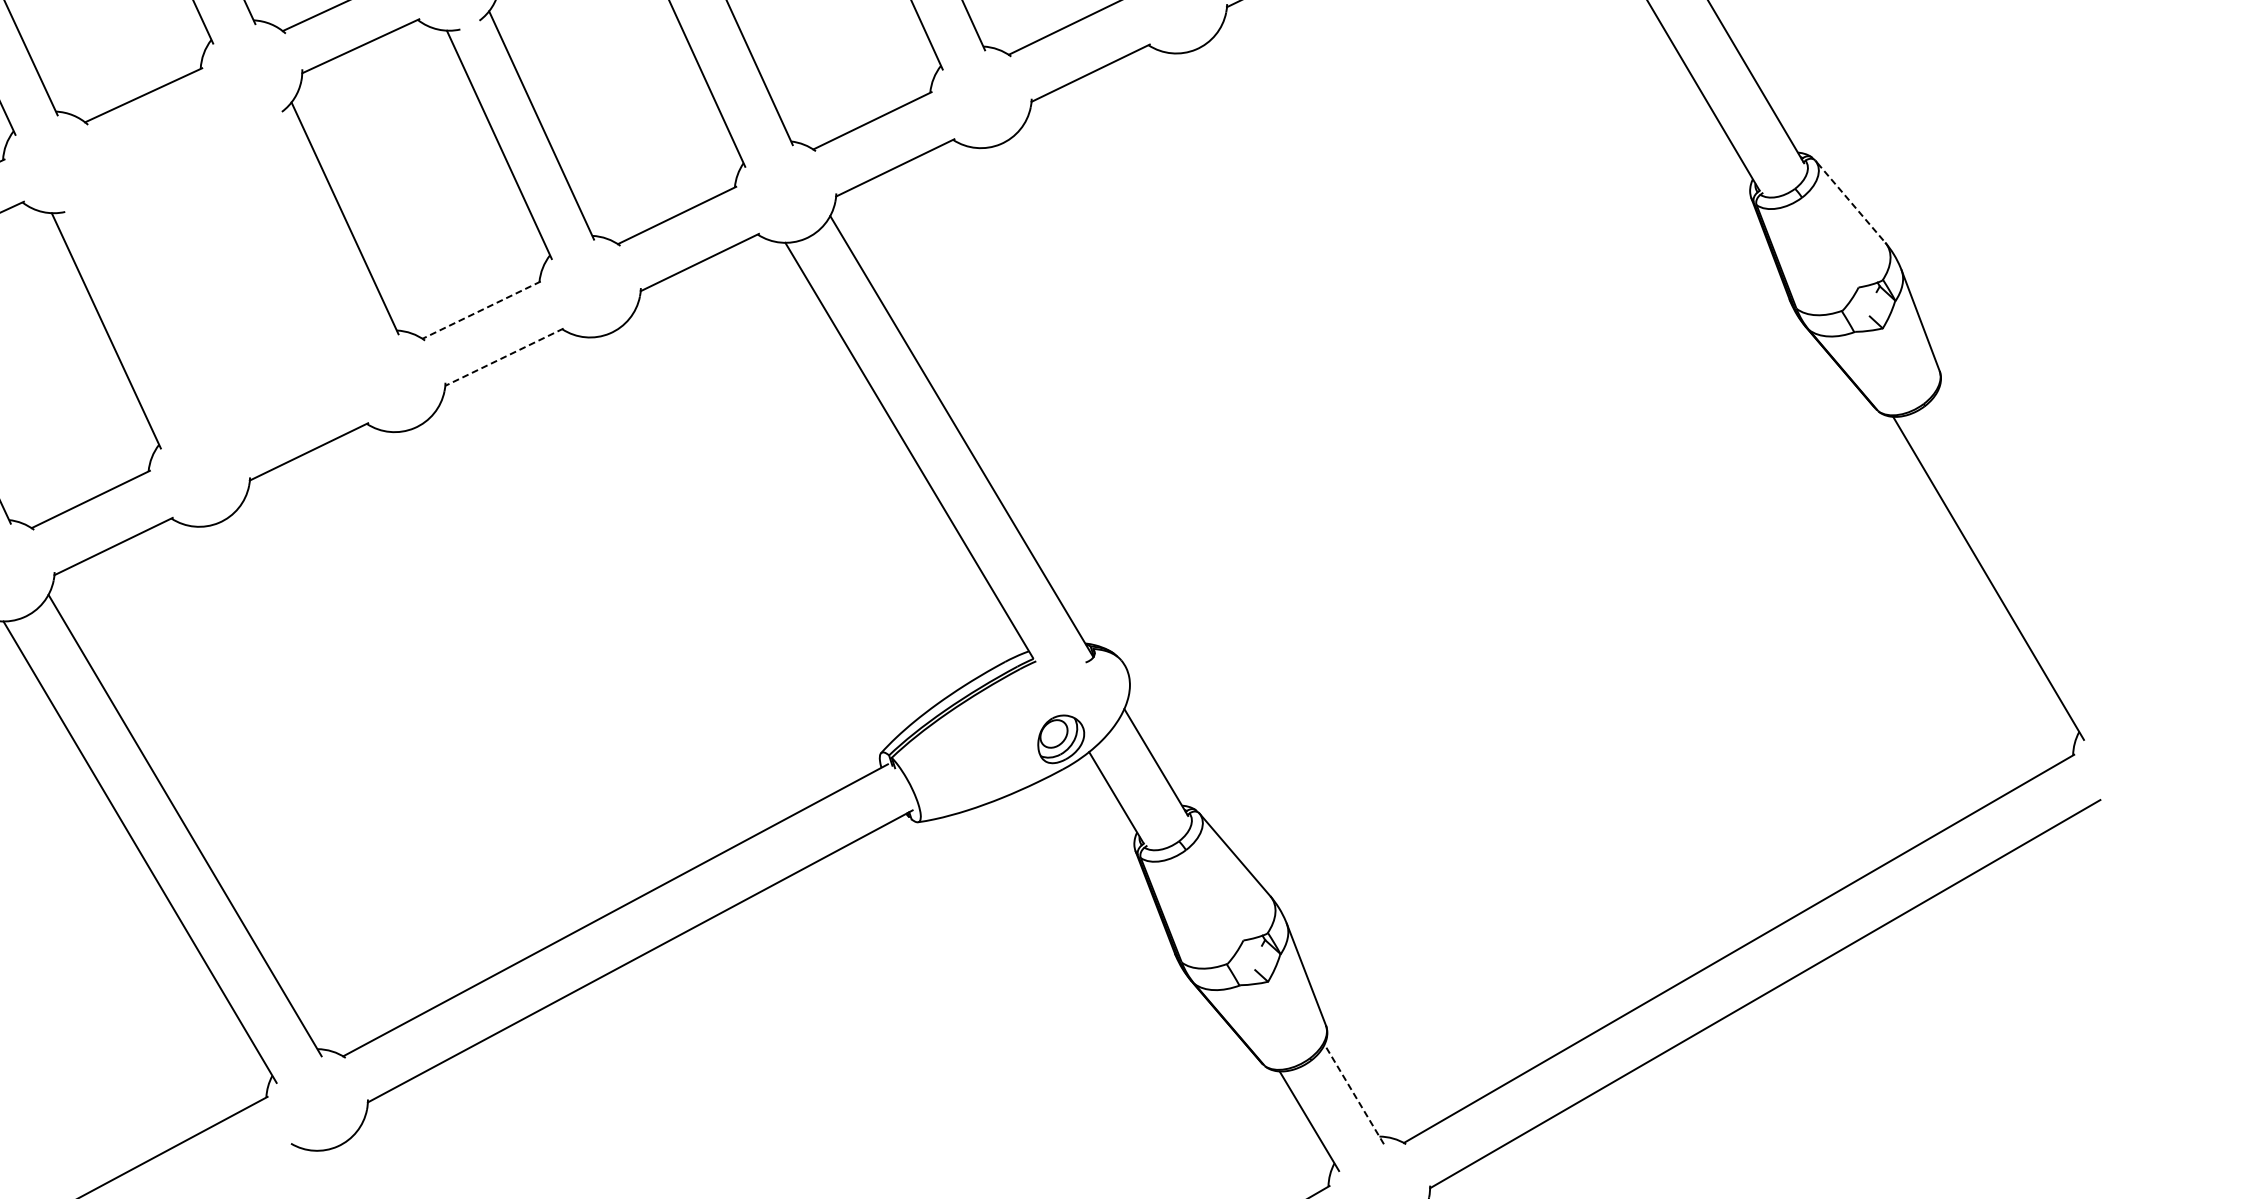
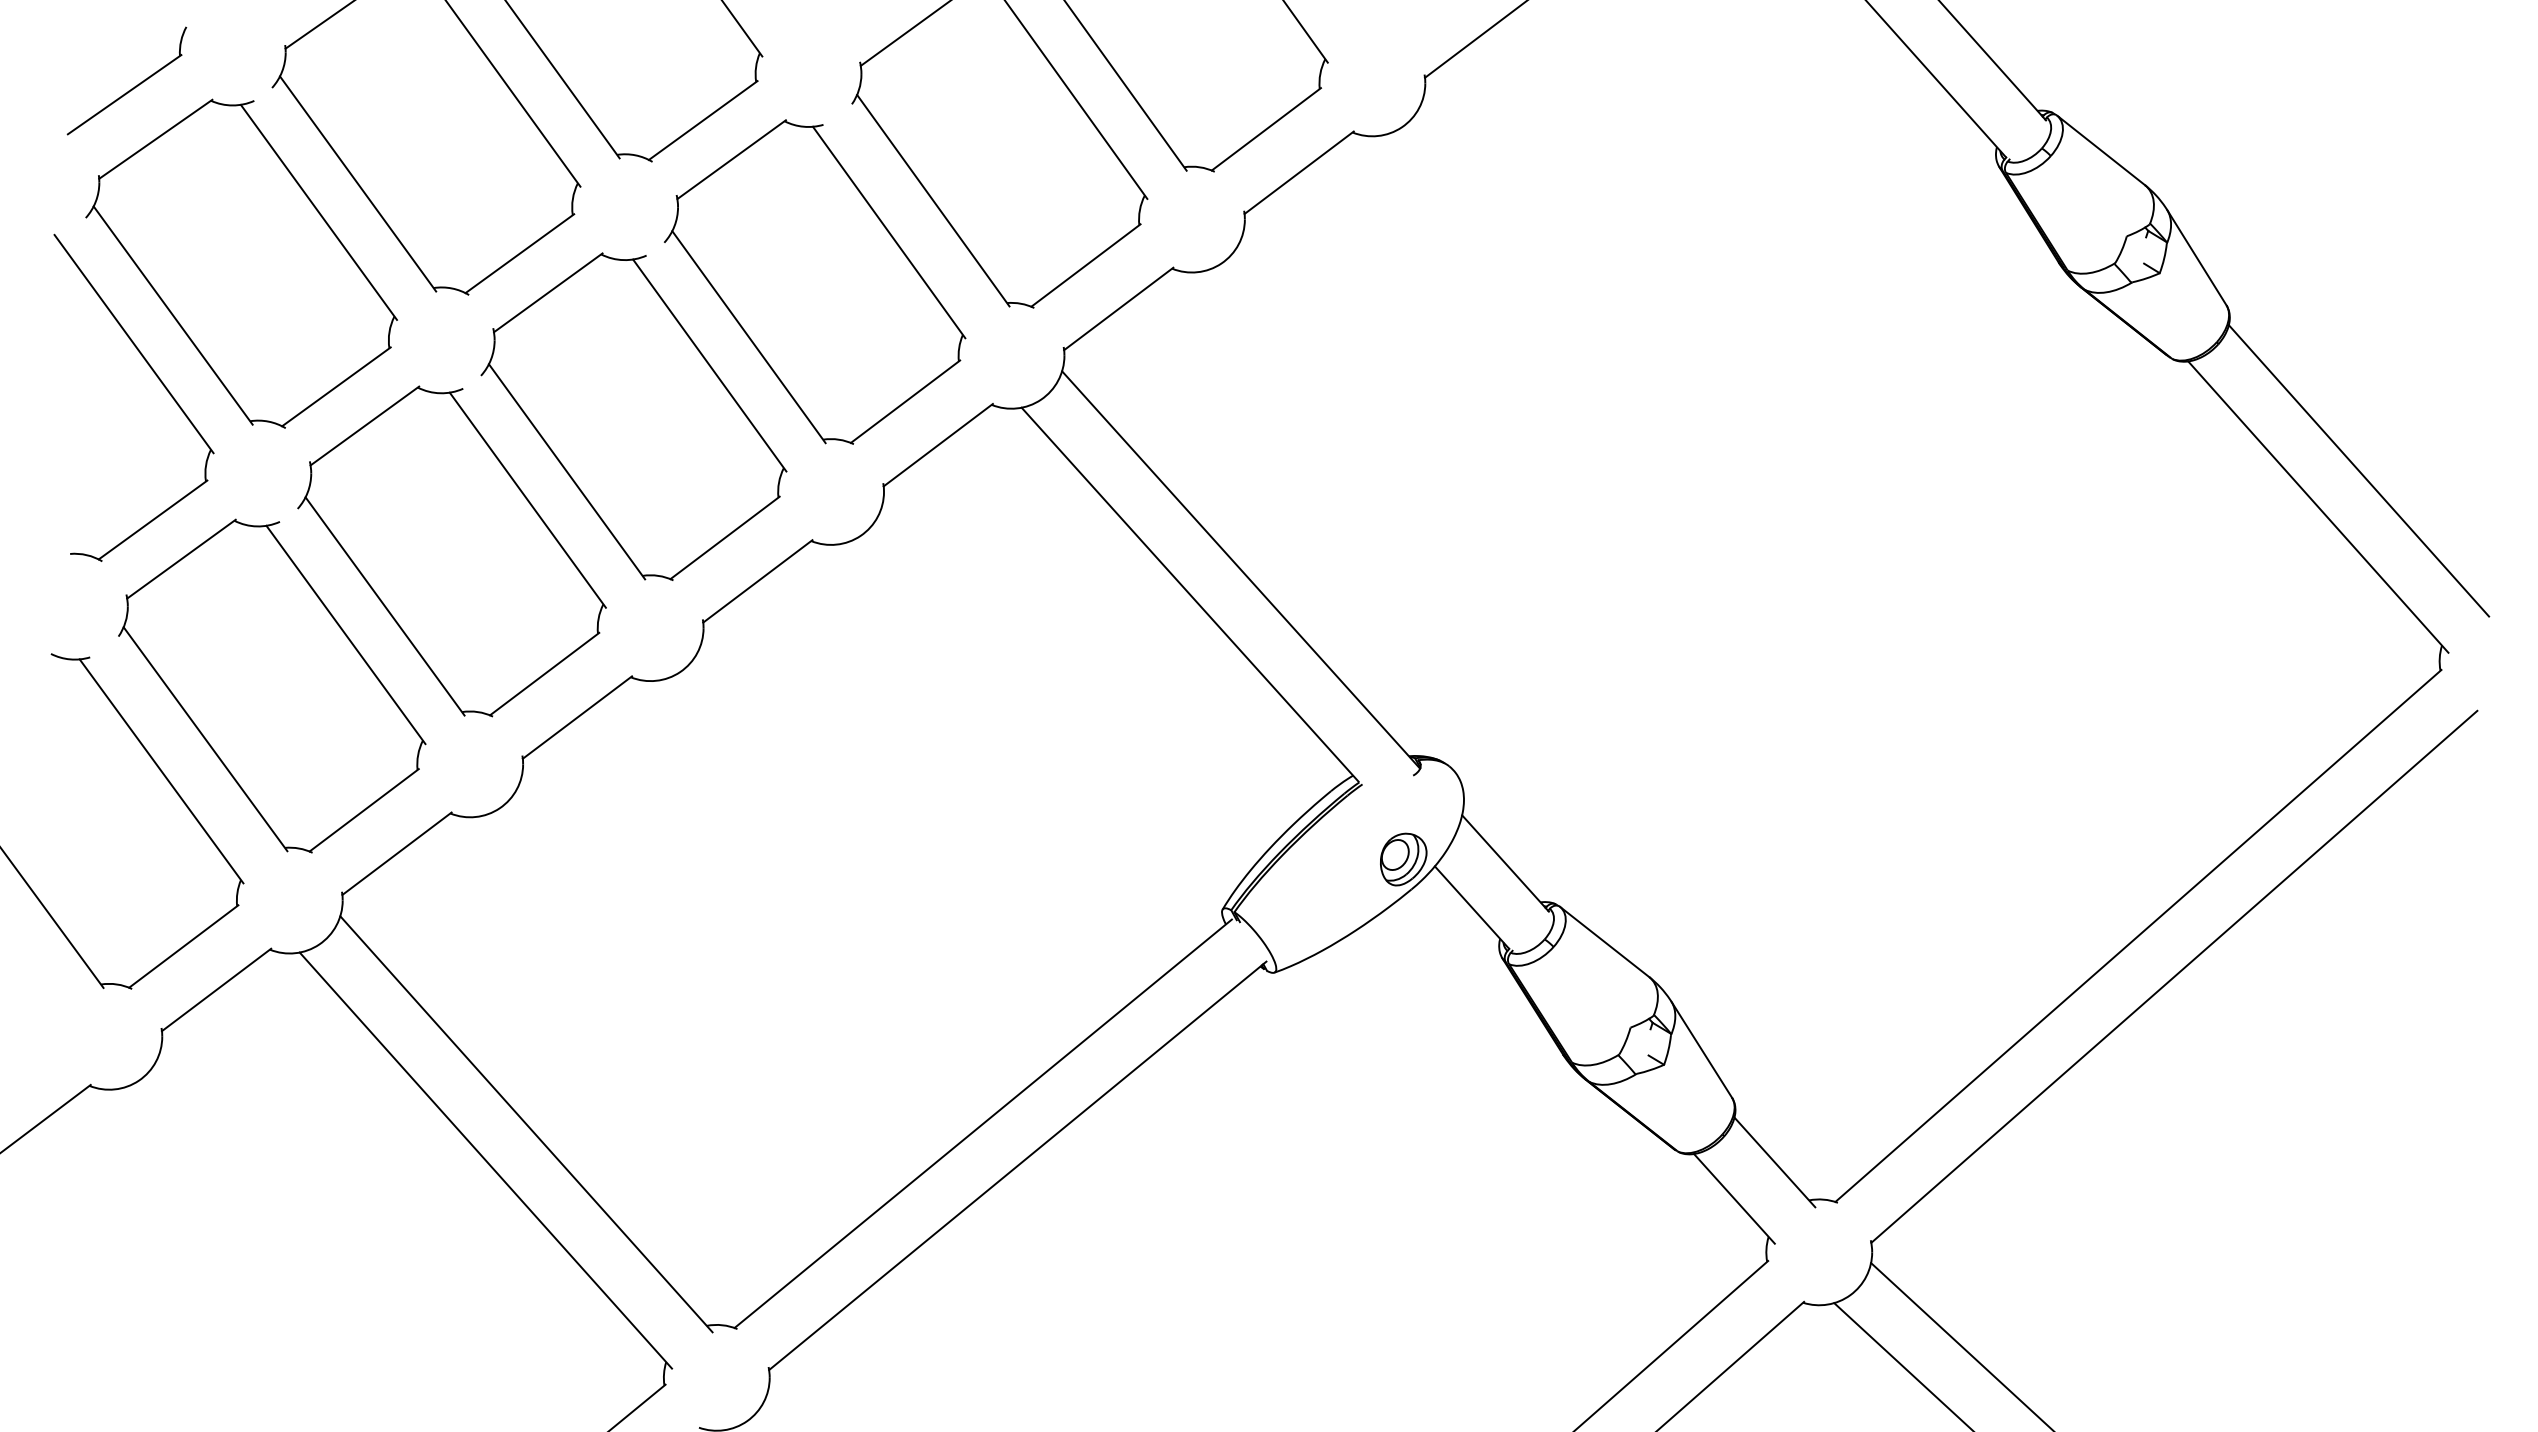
line: (1851, 203) -> (2102, 151), dashed -> solid
part: (221, 271) -> (451, 551), added
line: (480, 310) -> (724, 538), dashed -> solid
line: (504, 357) -> (757, 581), dashed -> solid
line: (2033, 551) -> (2358, 470), added
line: (1353, 1094) -> (1774, 1162), dashed -> solid

